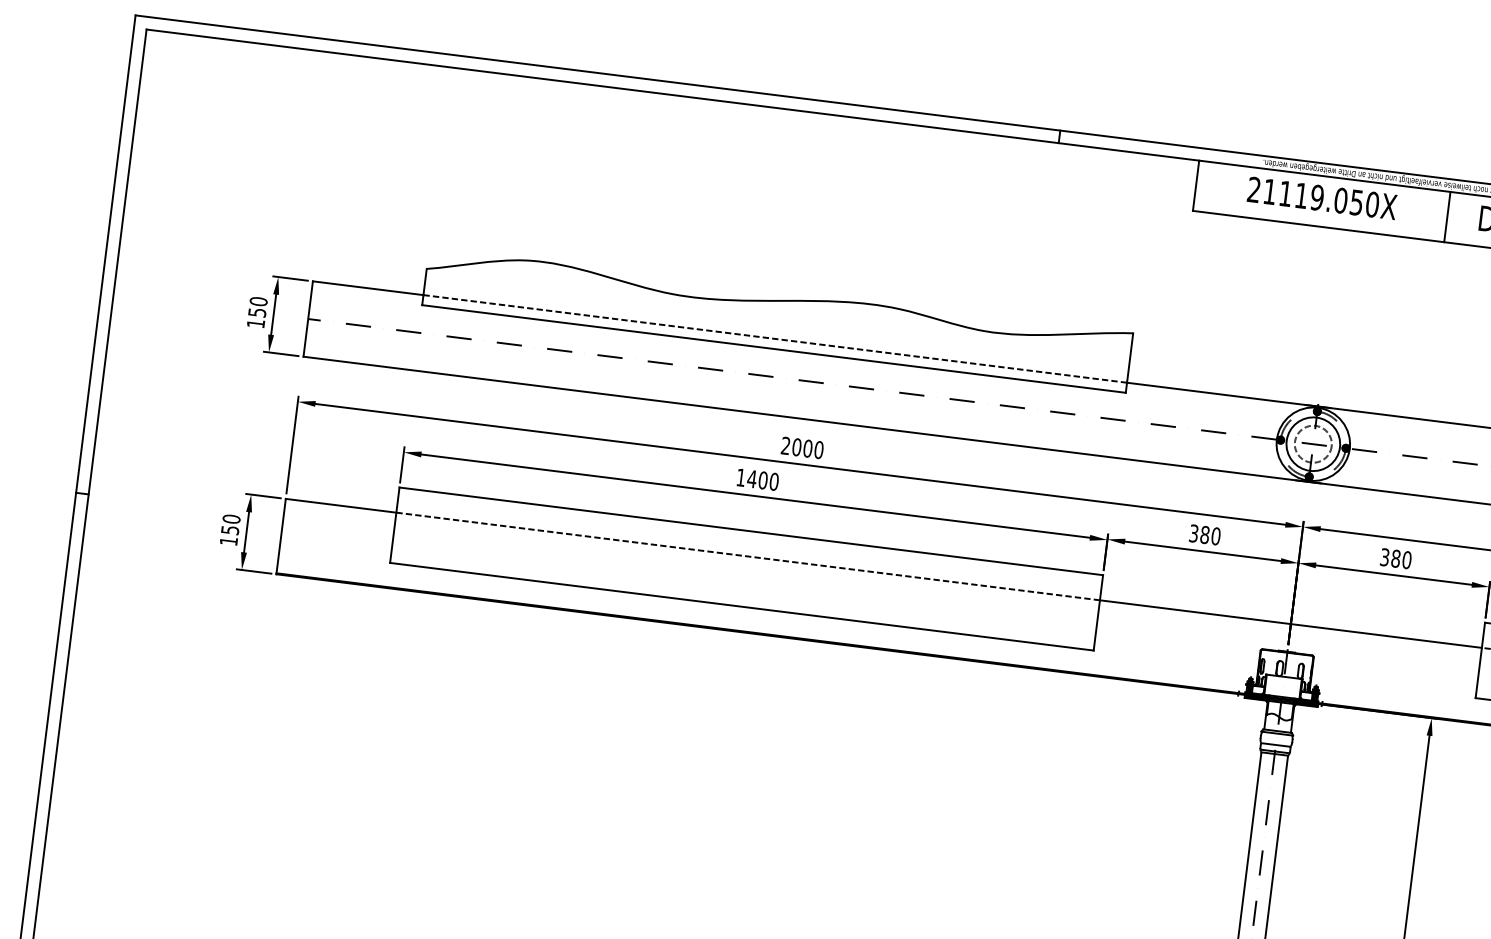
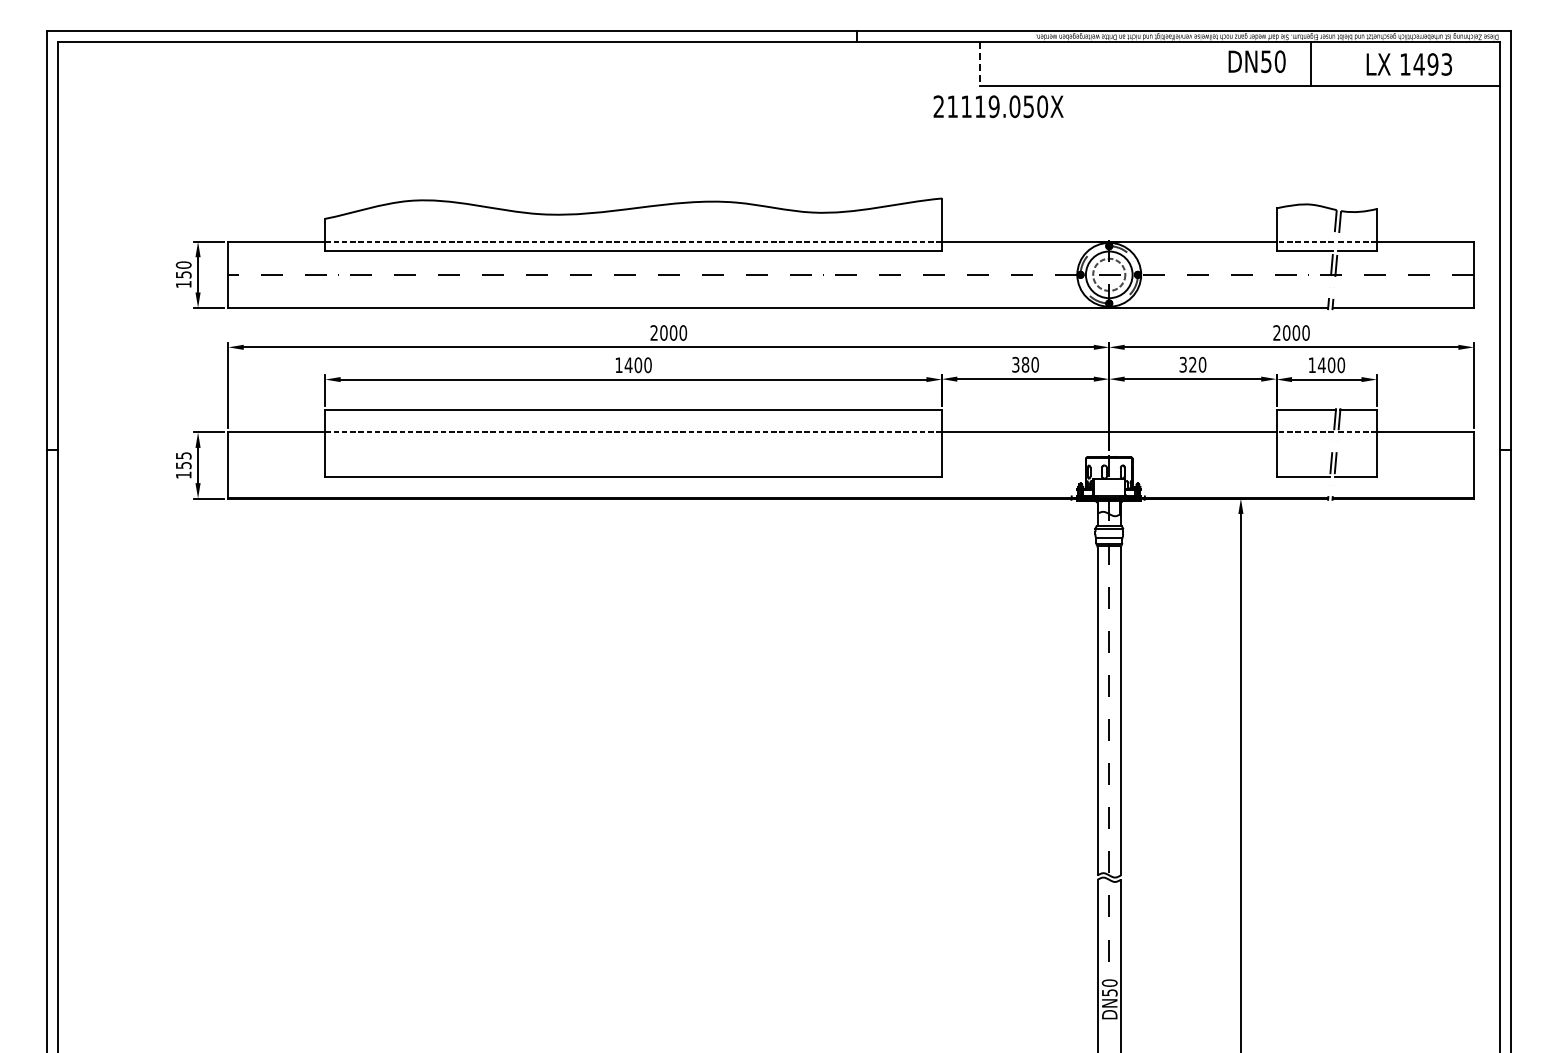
line: (1196, 185) -> (980, 64), solid -> dashed
text: (1322, 198) -> (998, 106), moved
line: (1447, 217) -> (1200, 64), removed
text: (231, 518) -> (183, 455), 150 -> 155
text: (1395, 558) -> (1192, 364), 380 -> 320

